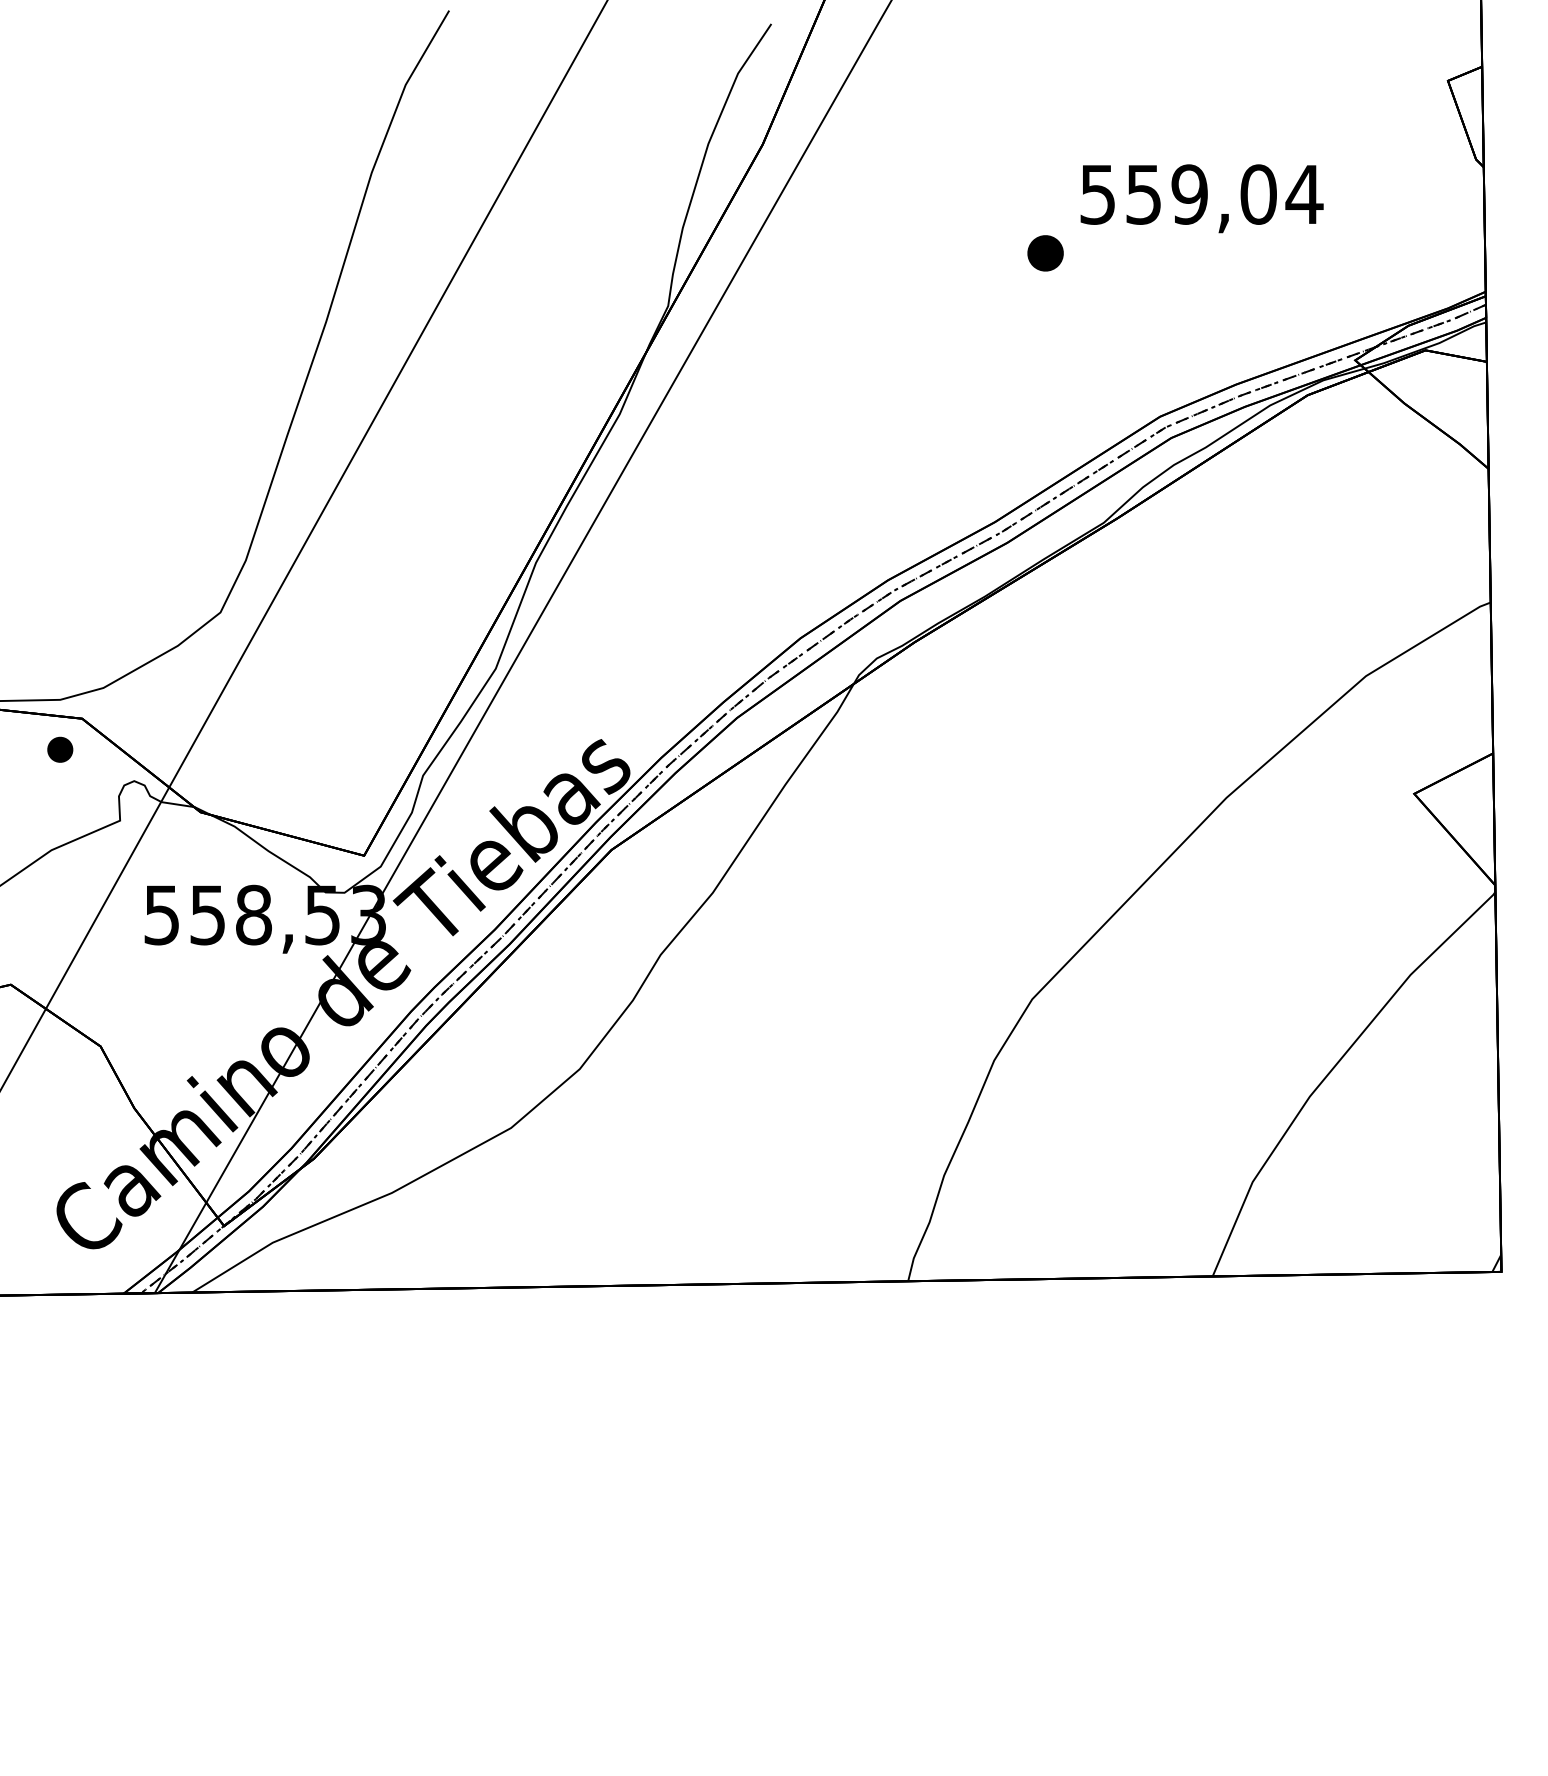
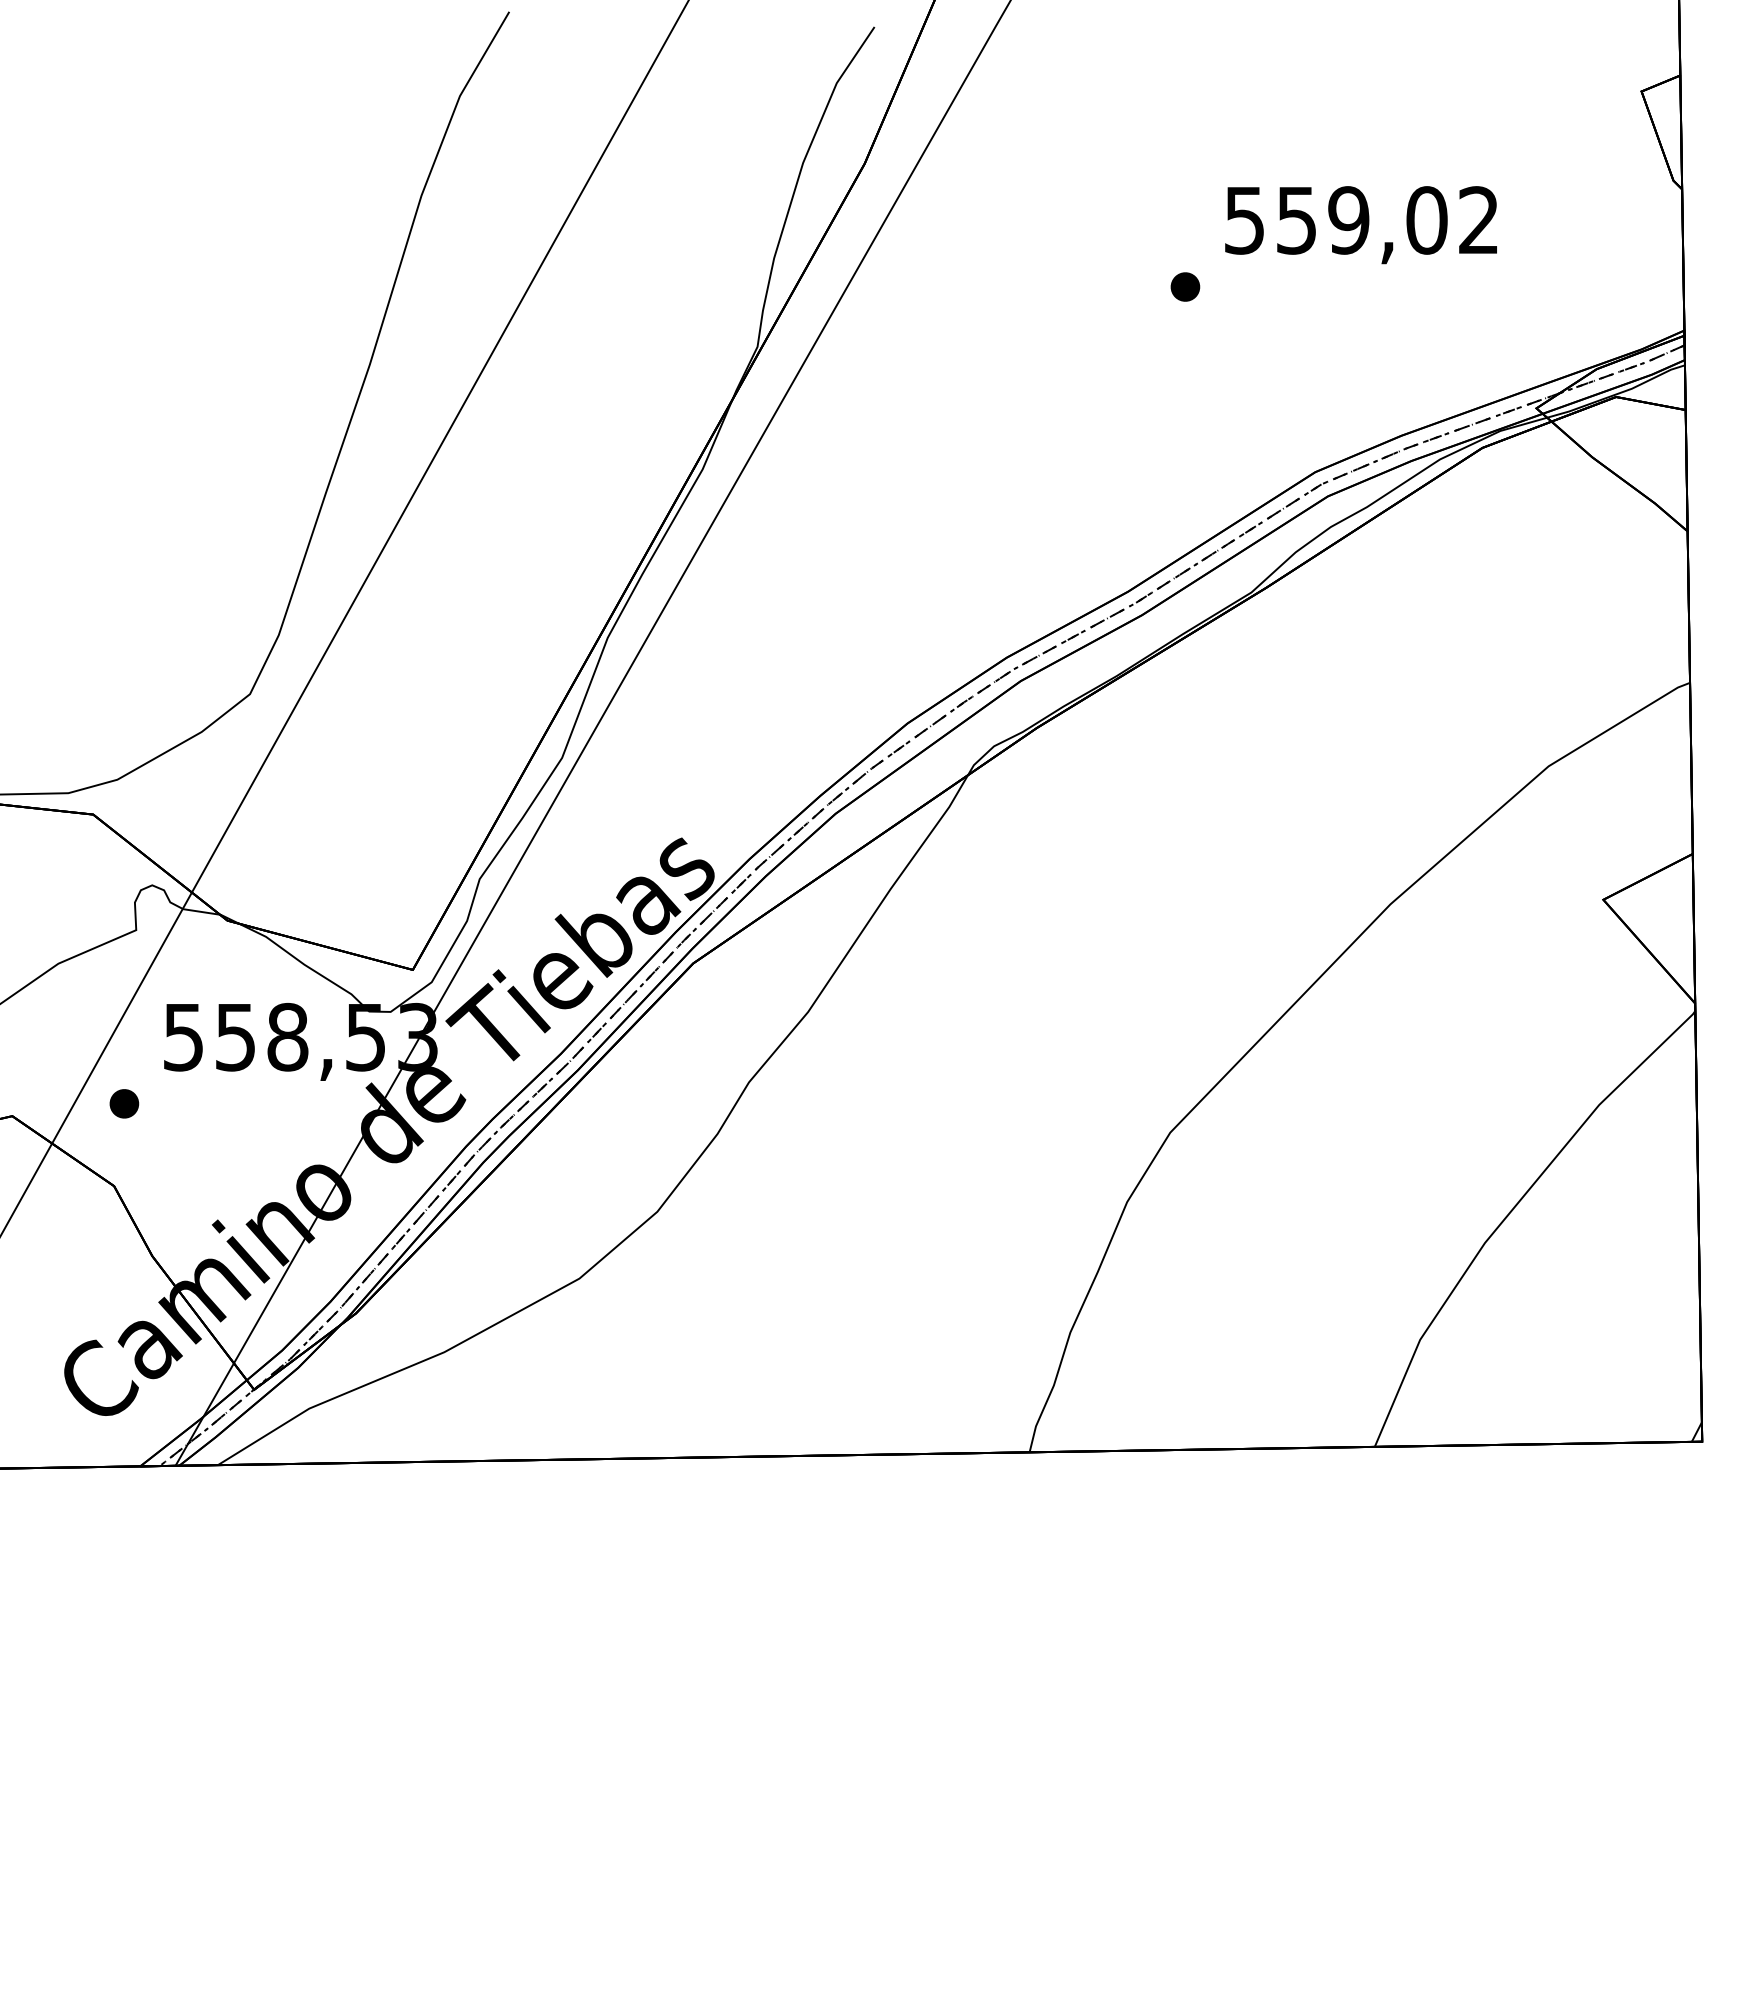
text: (1304, 193) -> (1478, 219), 559,04 -> 559,02
part: (1045, 252) -> (1185, 286), size x0.71
part: (60, 749) -> (124, 1103), moved

